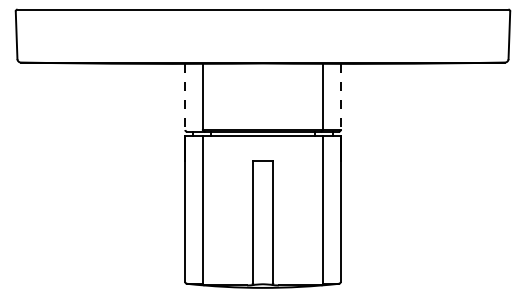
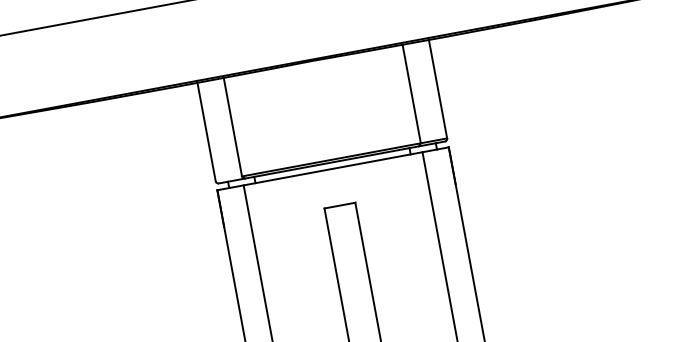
line: (185, 97) -> (207, 132), dashed -> solid
line: (340, 97) -> (437, 90), dashed -> solid

